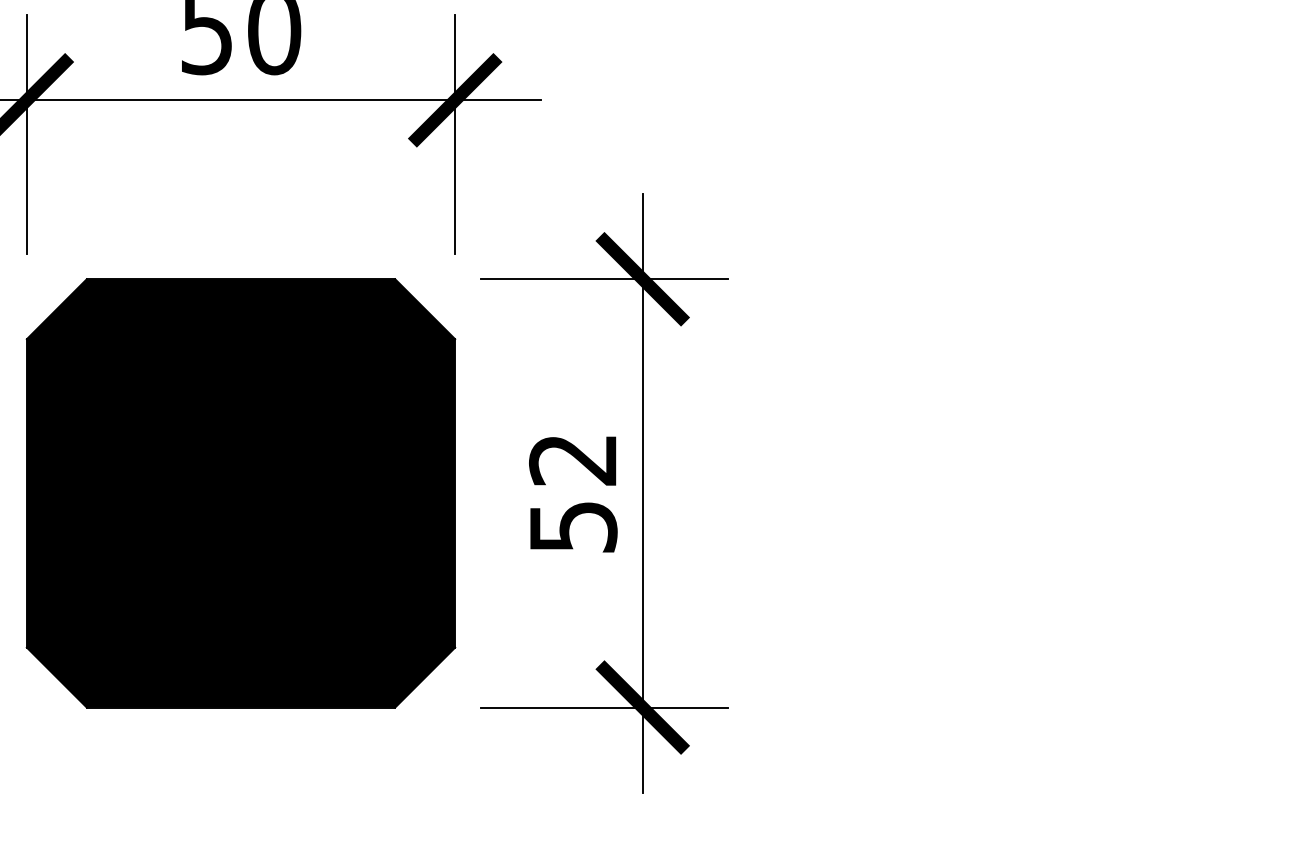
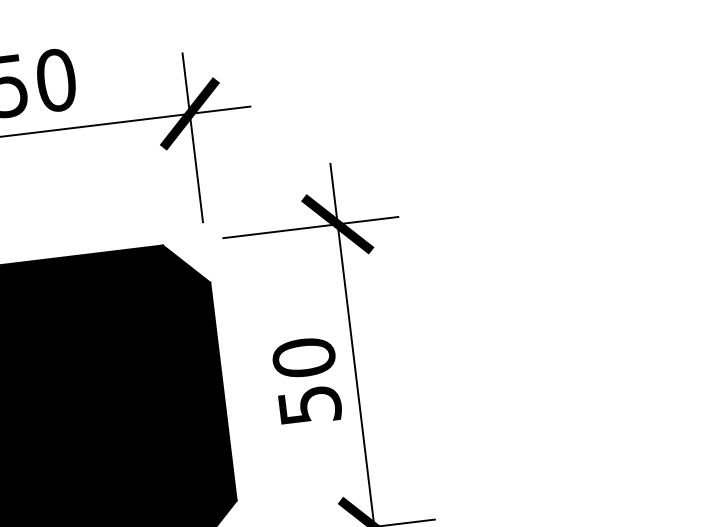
text: (573, 459) -> (304, 357), 52 -> 50

